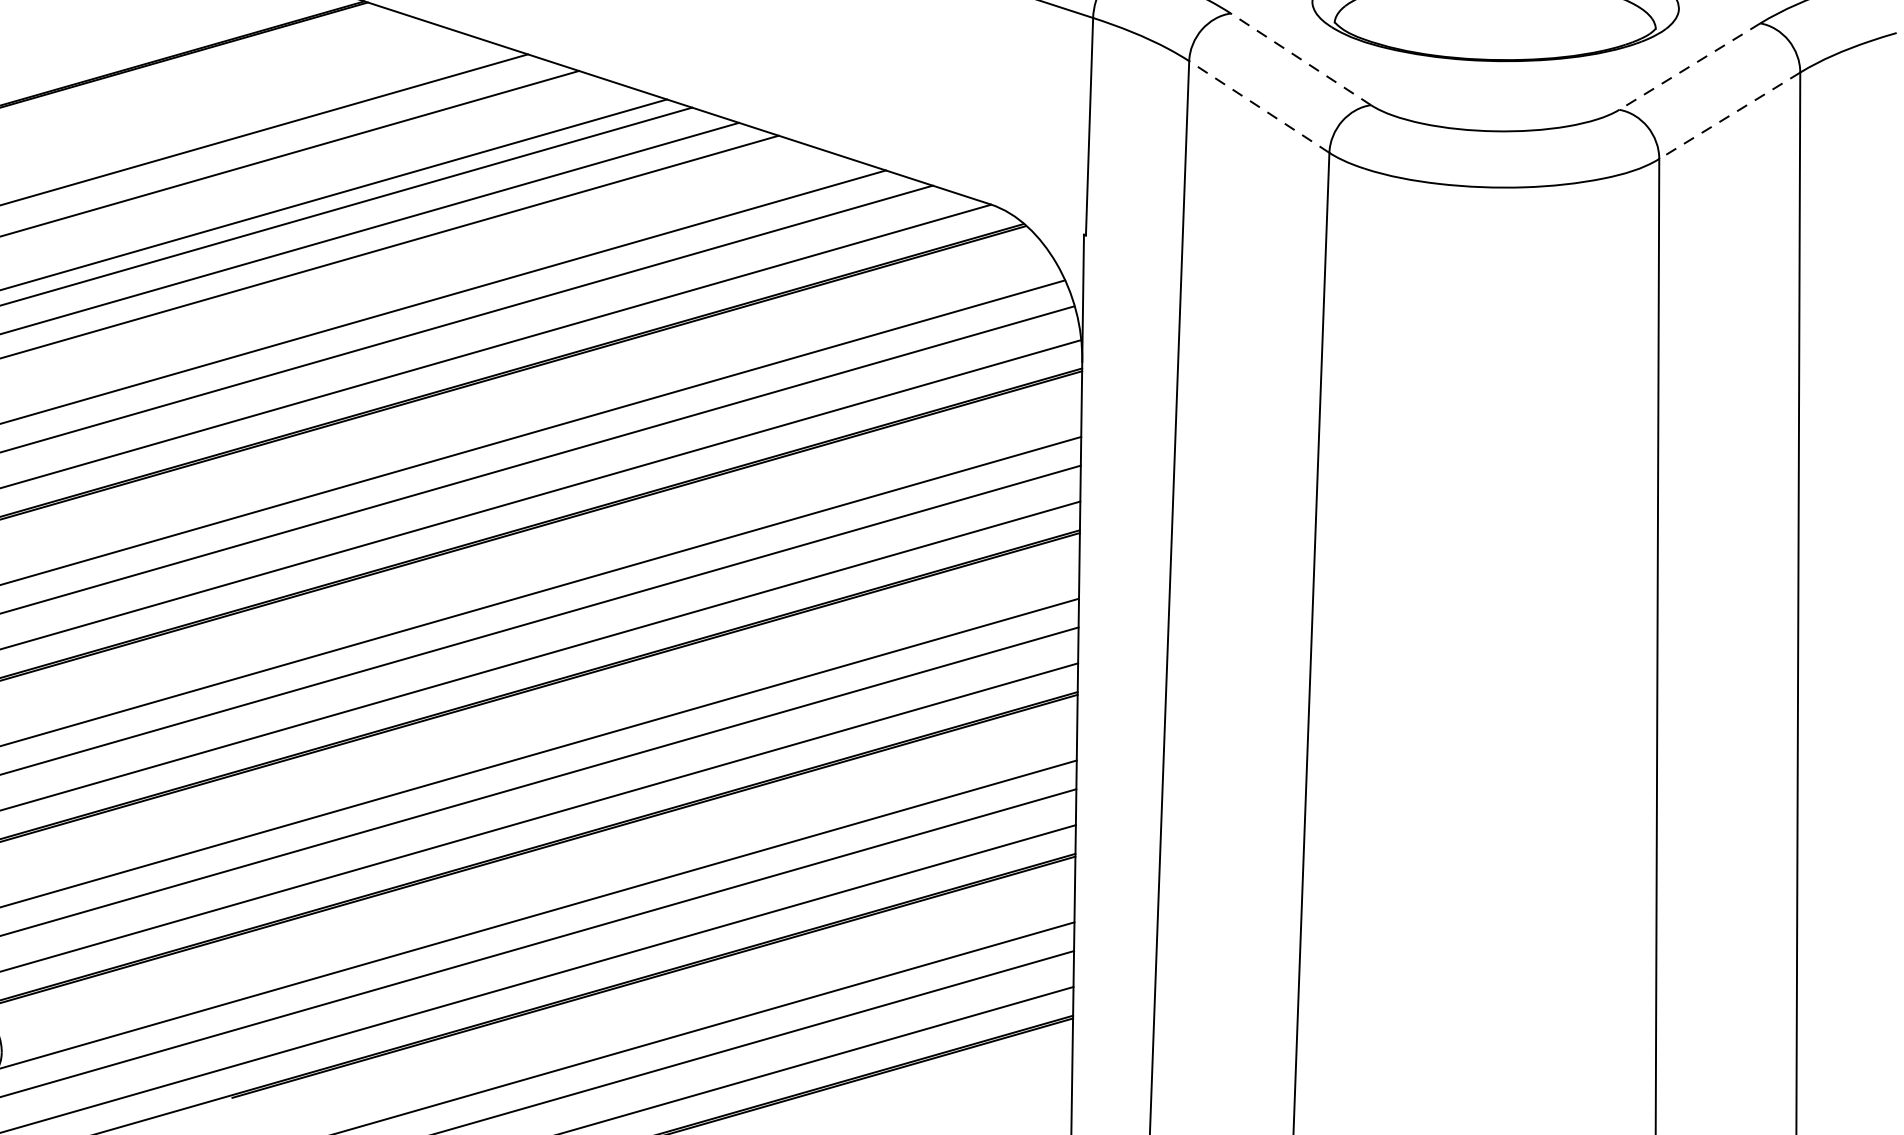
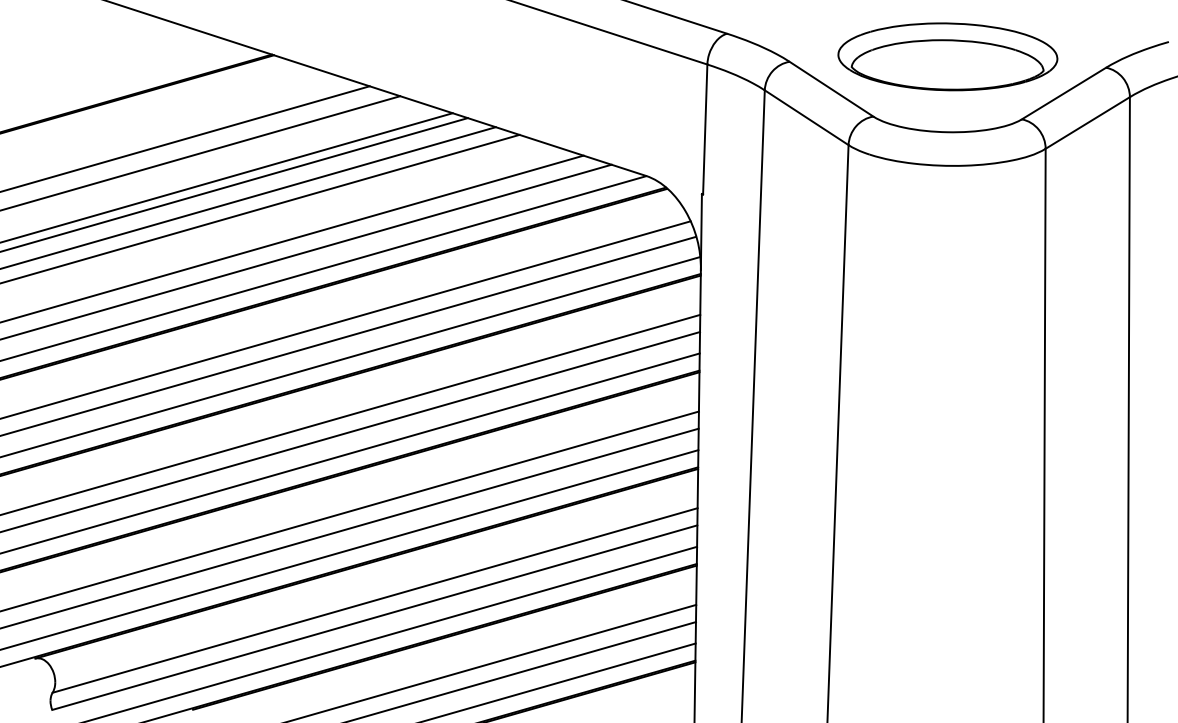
line: (1300, 58) -> (831, 88), dashed -> solid
line: (1689, 66) -> (1063, 93), dashed -> solid
line: (1259, 106) -> (806, 117), dashed -> solid
line: (1729, 116) -> (1087, 123), dashed -> solid

